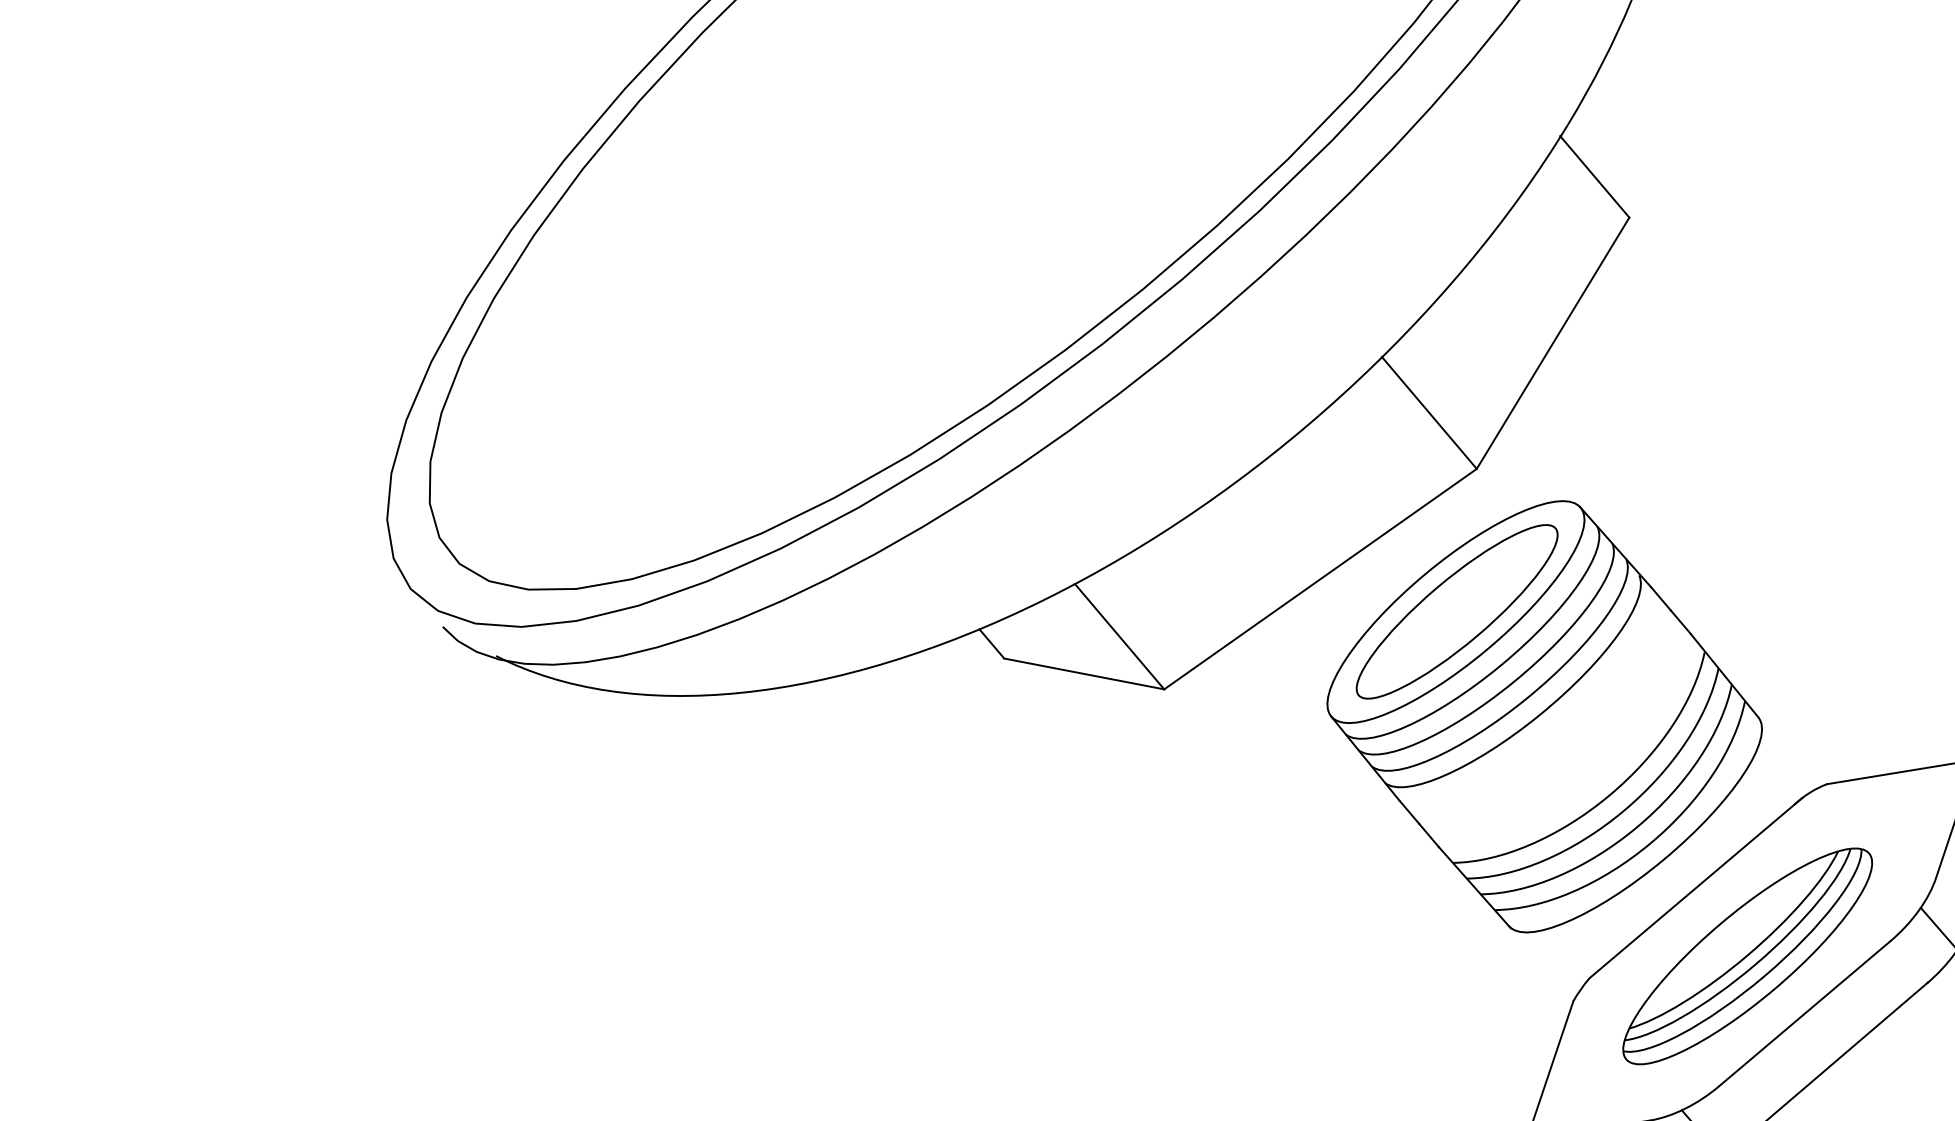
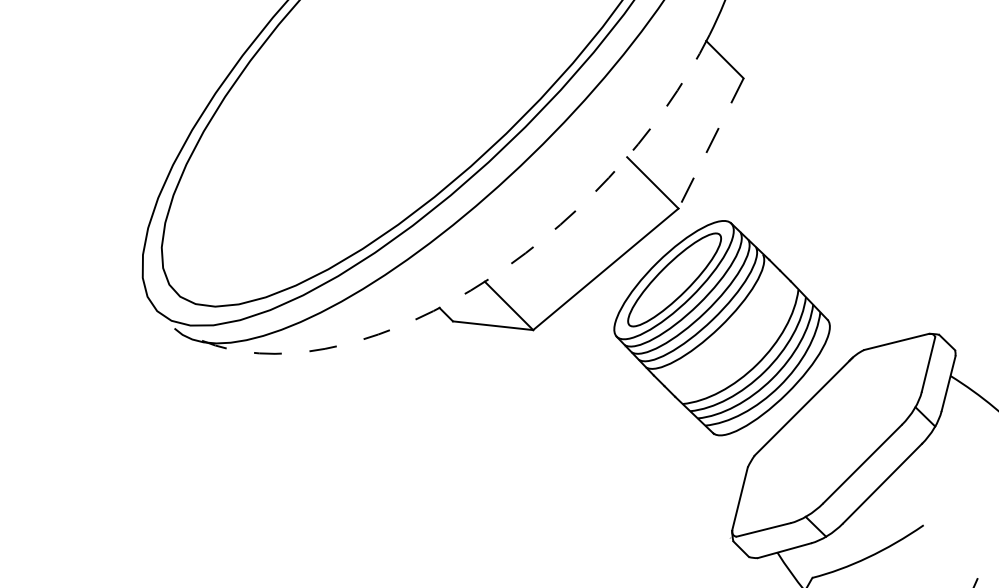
line: (1553, 343) -> (711, 143), solid -> dashed
arc: (1105, 567) -> (499, 272), solid -> dashed
part: (1746, 954) -> (831, 437), removed

